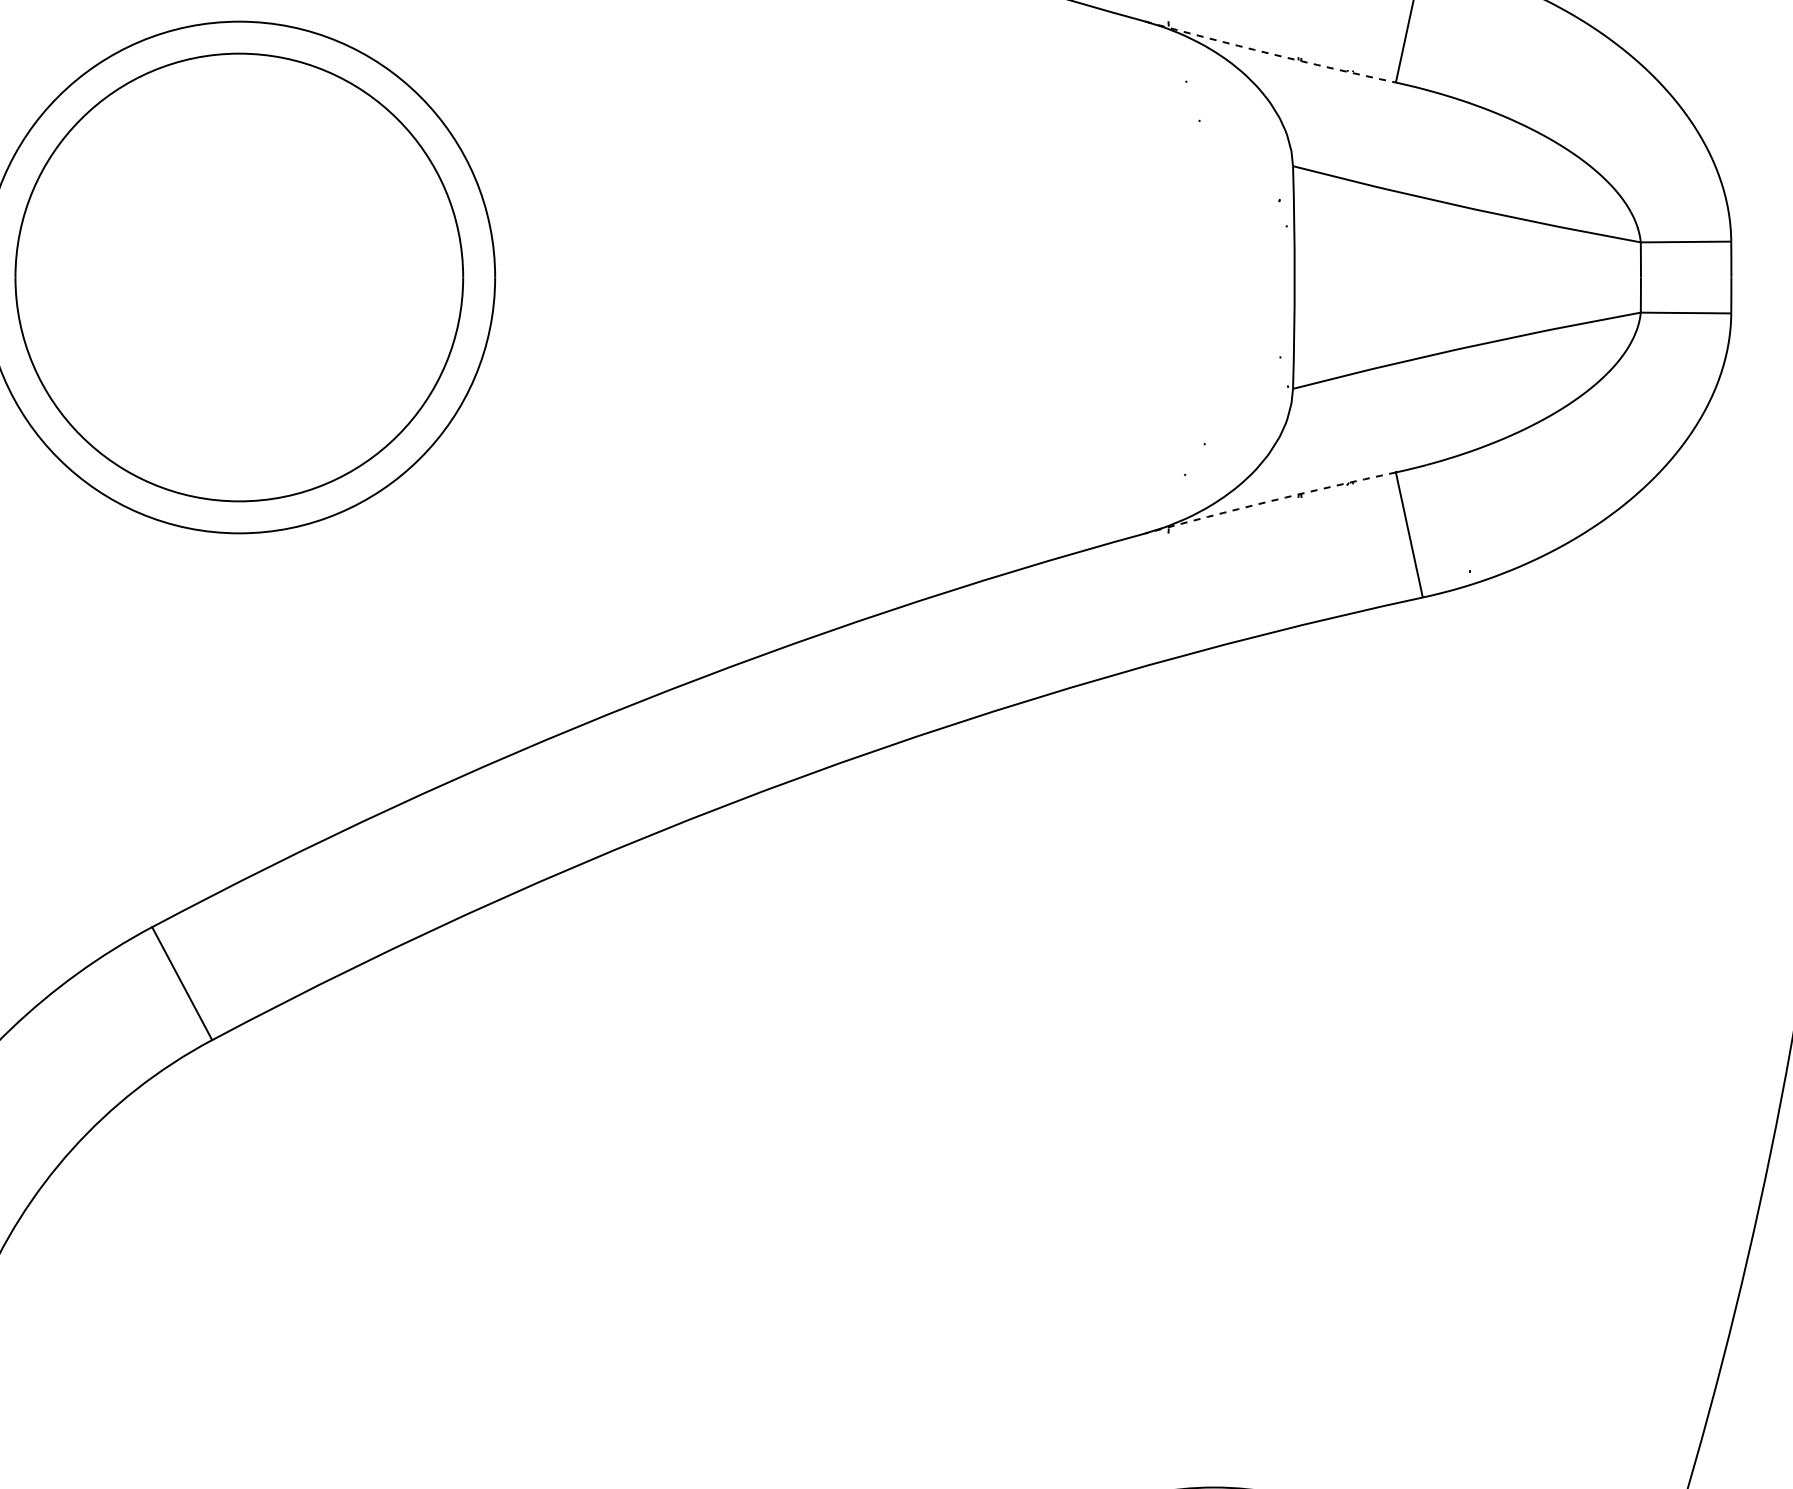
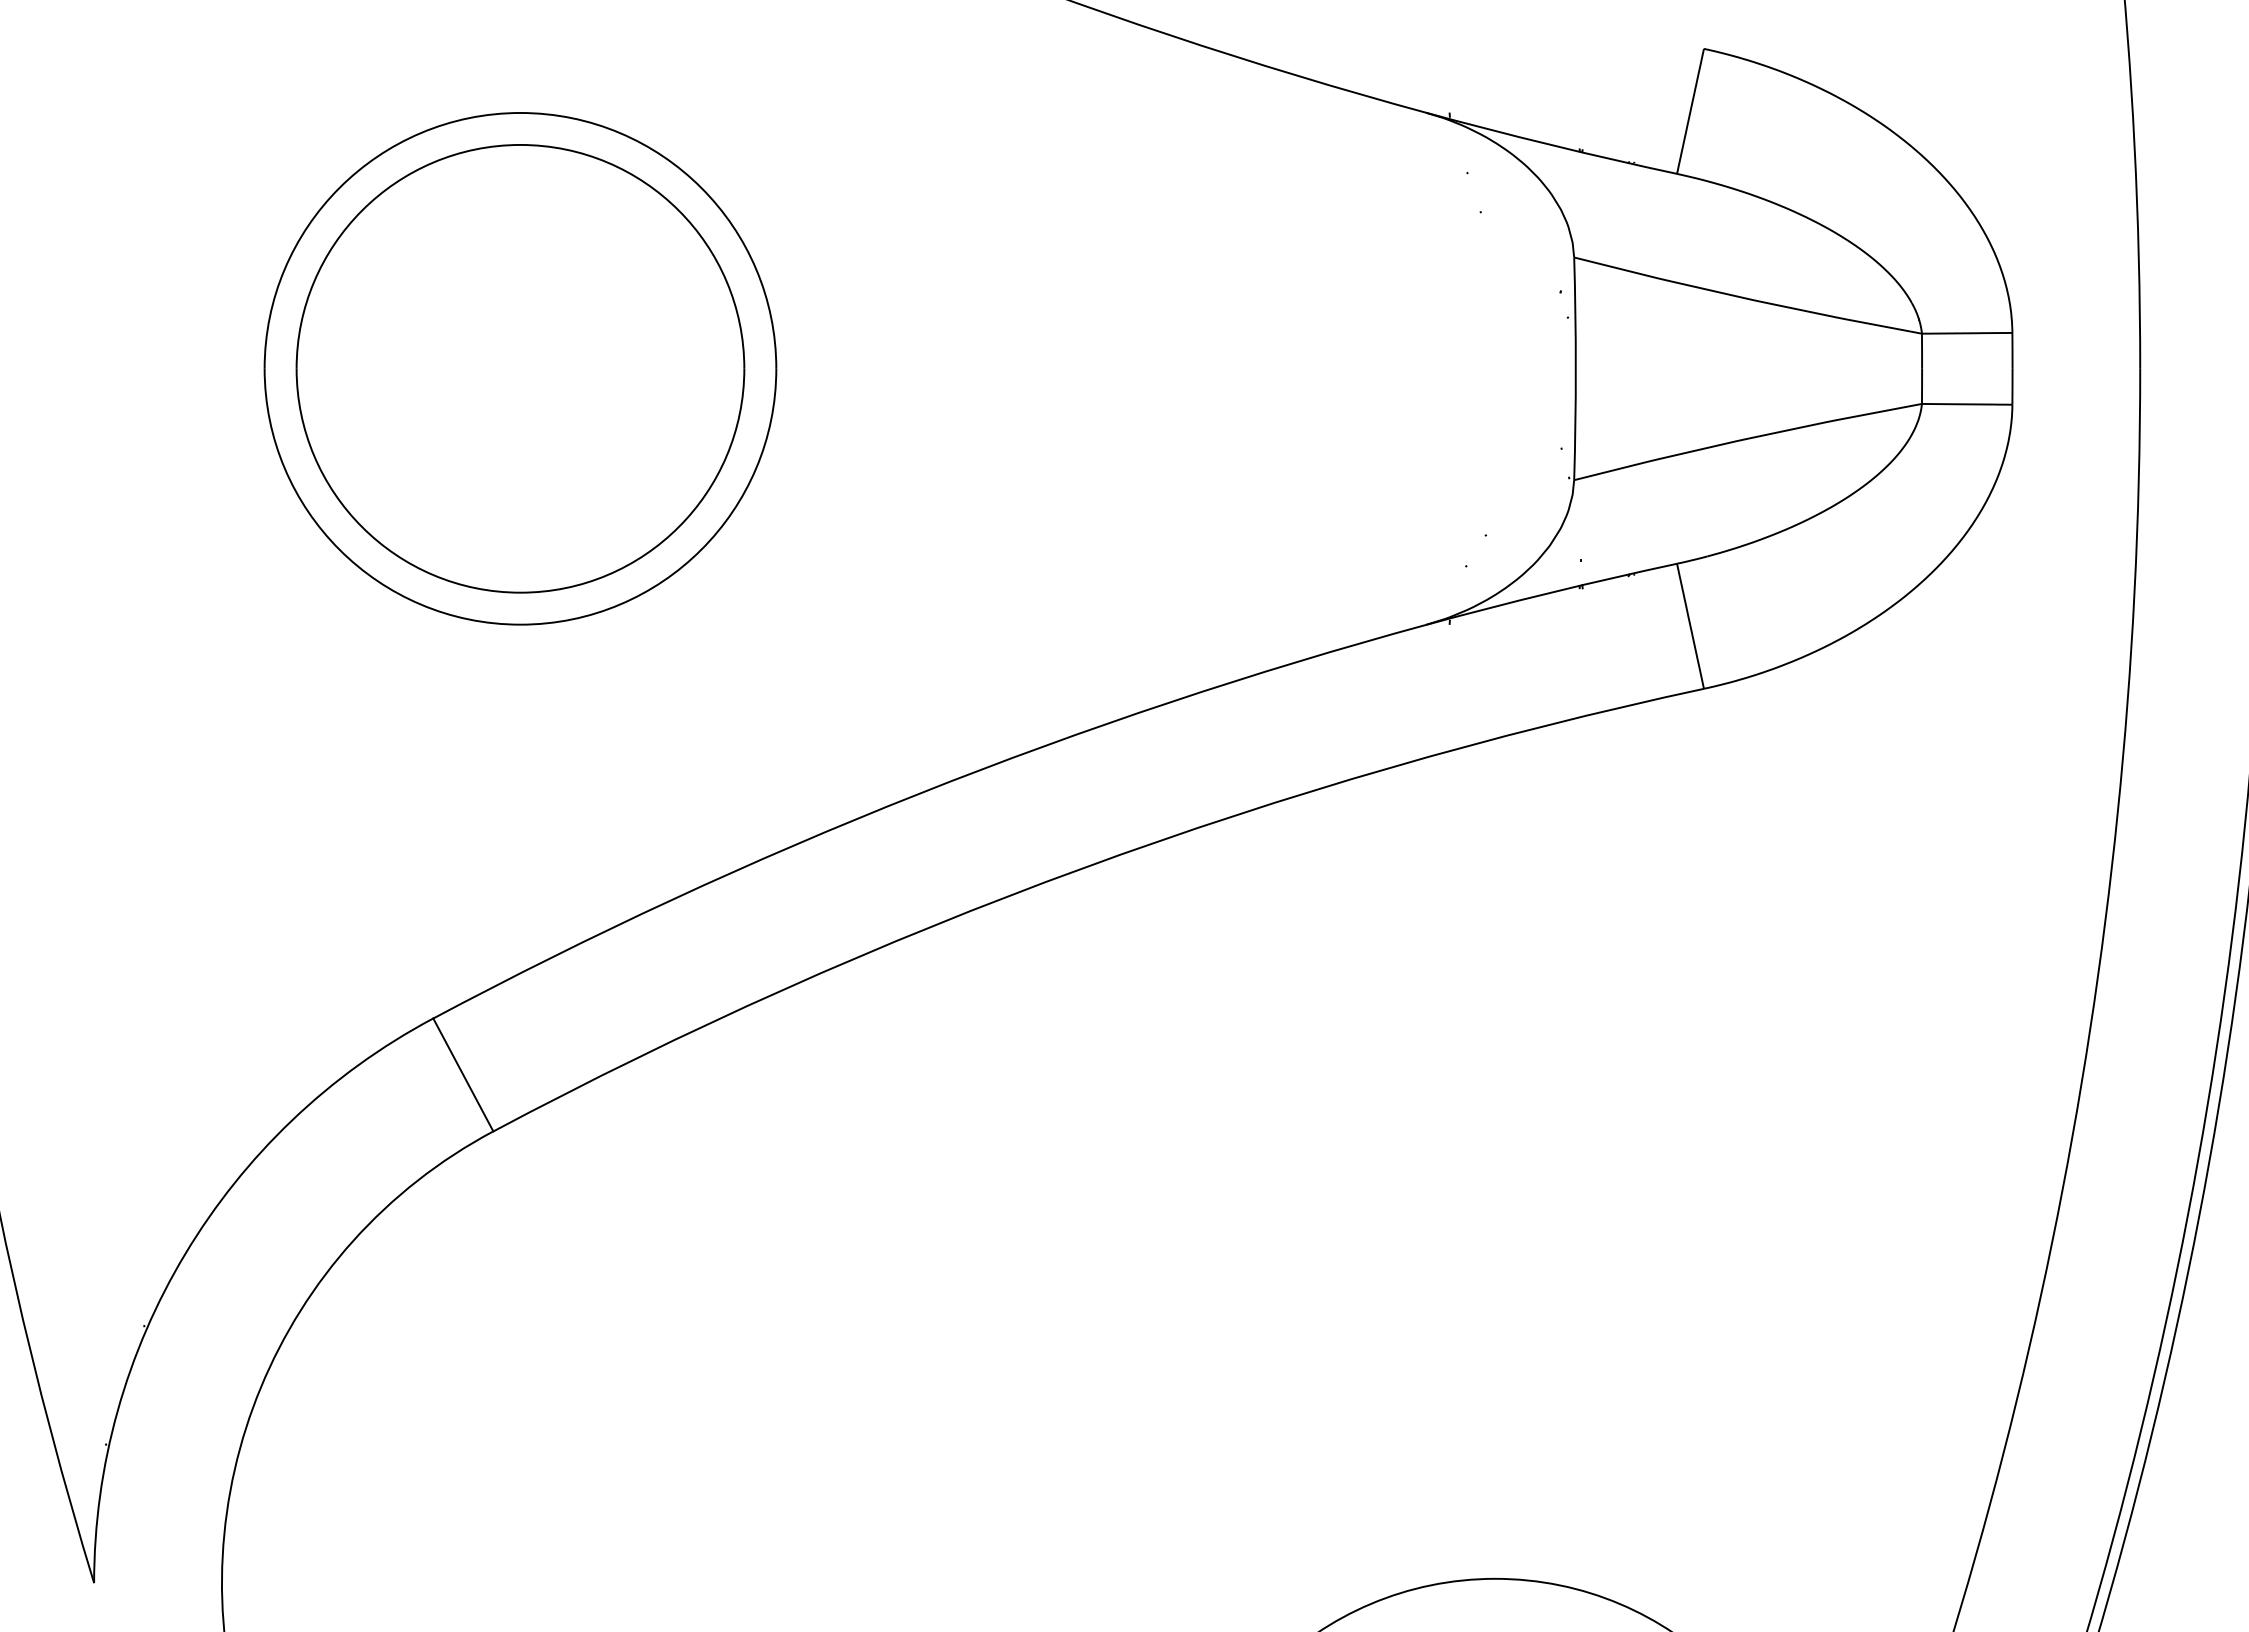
arc: (1270, 54) -> (1551, 145), dashed -> solid
arc: (1270, 501) -> (1551, 592), dashed -> solid

